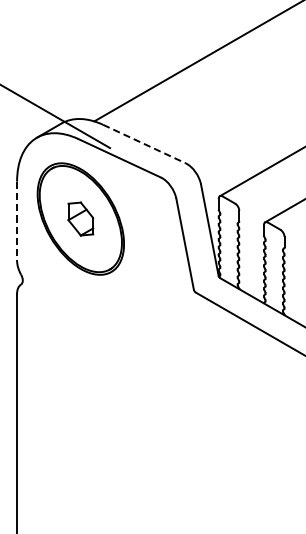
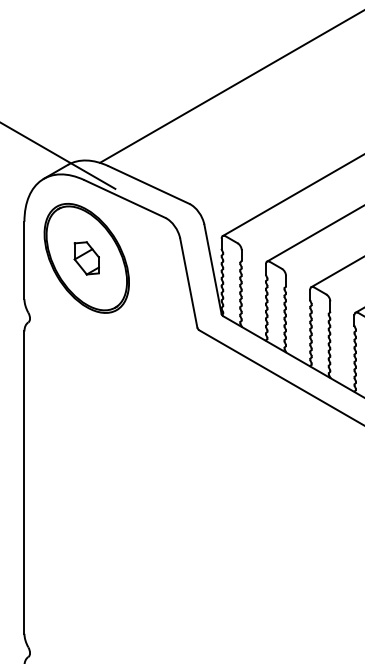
line: (144, 144) -> (149, 185), dashed -> solid
line: (17, 221) -> (24, 260), dashed -> solid

